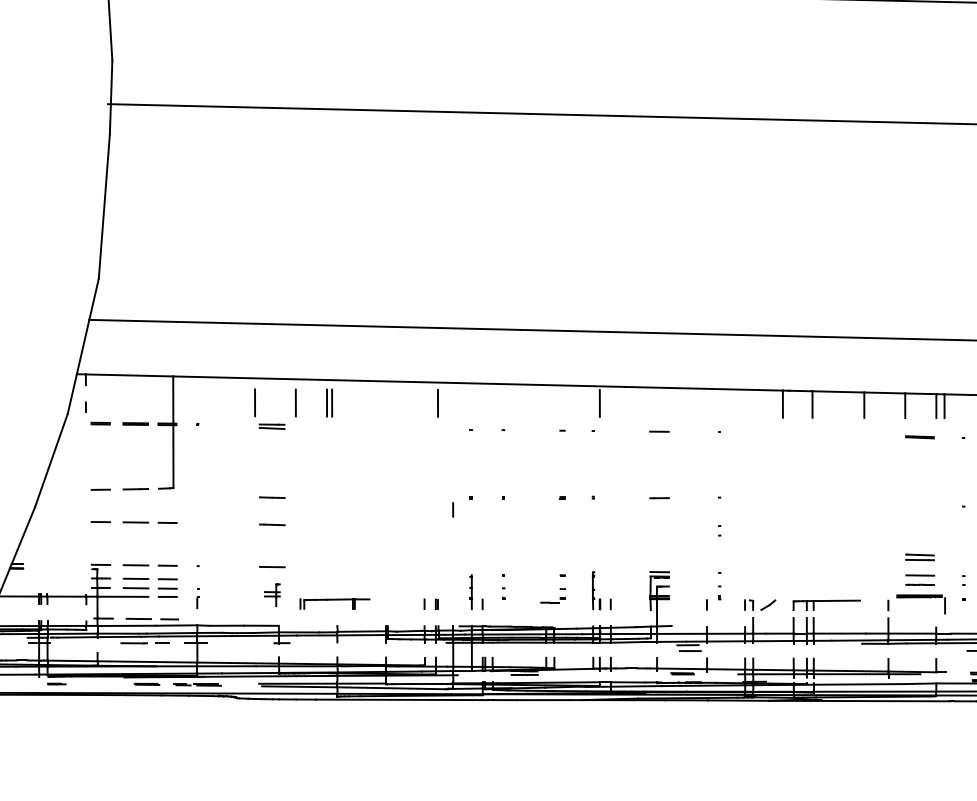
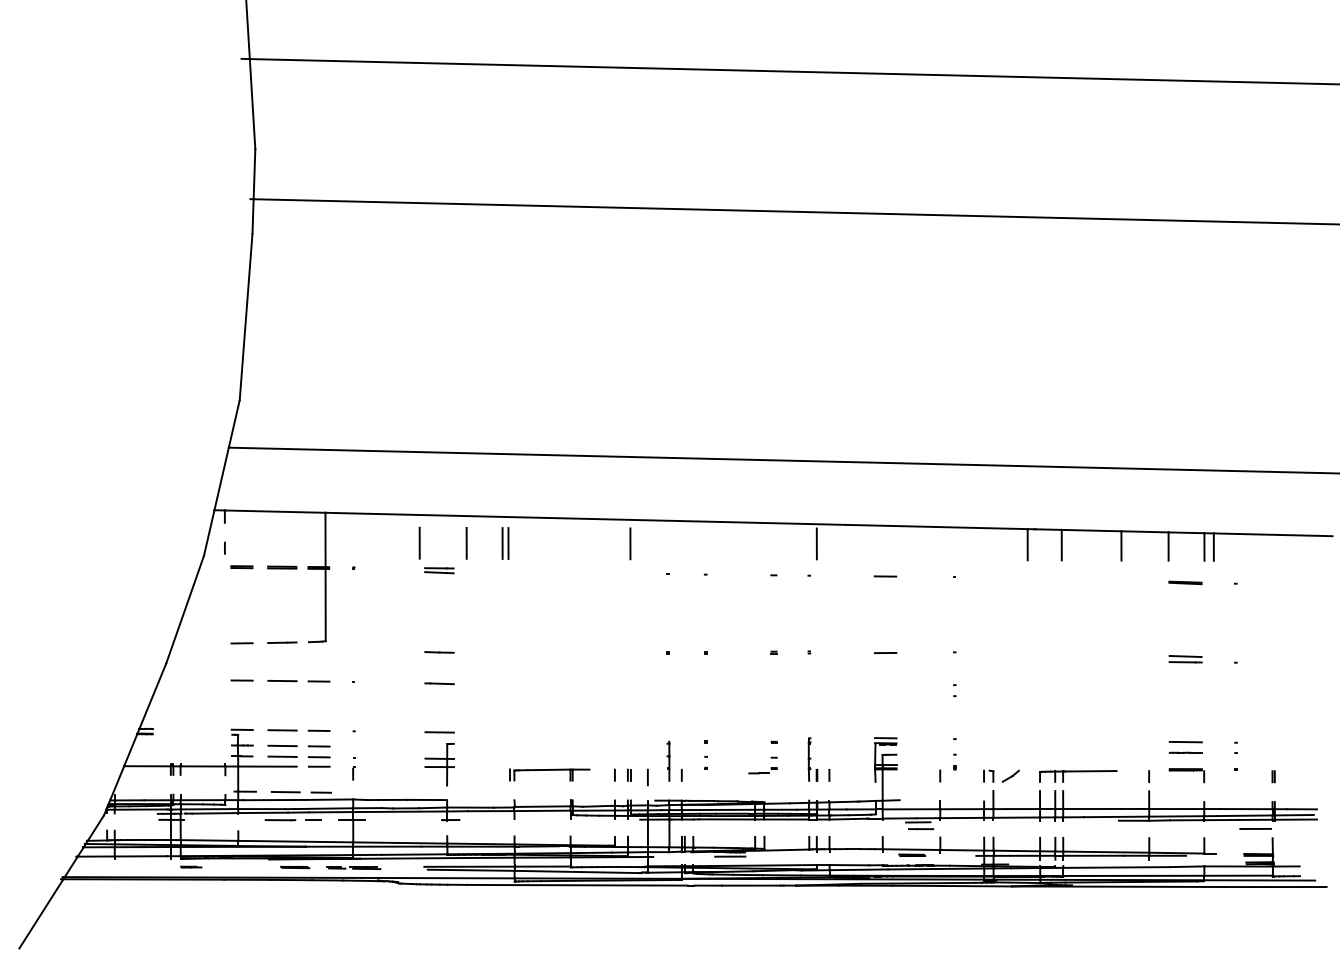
line: (452, 509) -> (647, 777), moved
part: (919, 557) -> (1185, 659), moved
part: (272, 594) -> (439, 764), size x1.67
part: (334, 603) -> (549, 774), moved
part: (920, 604) -> (1186, 775), size x0.62

